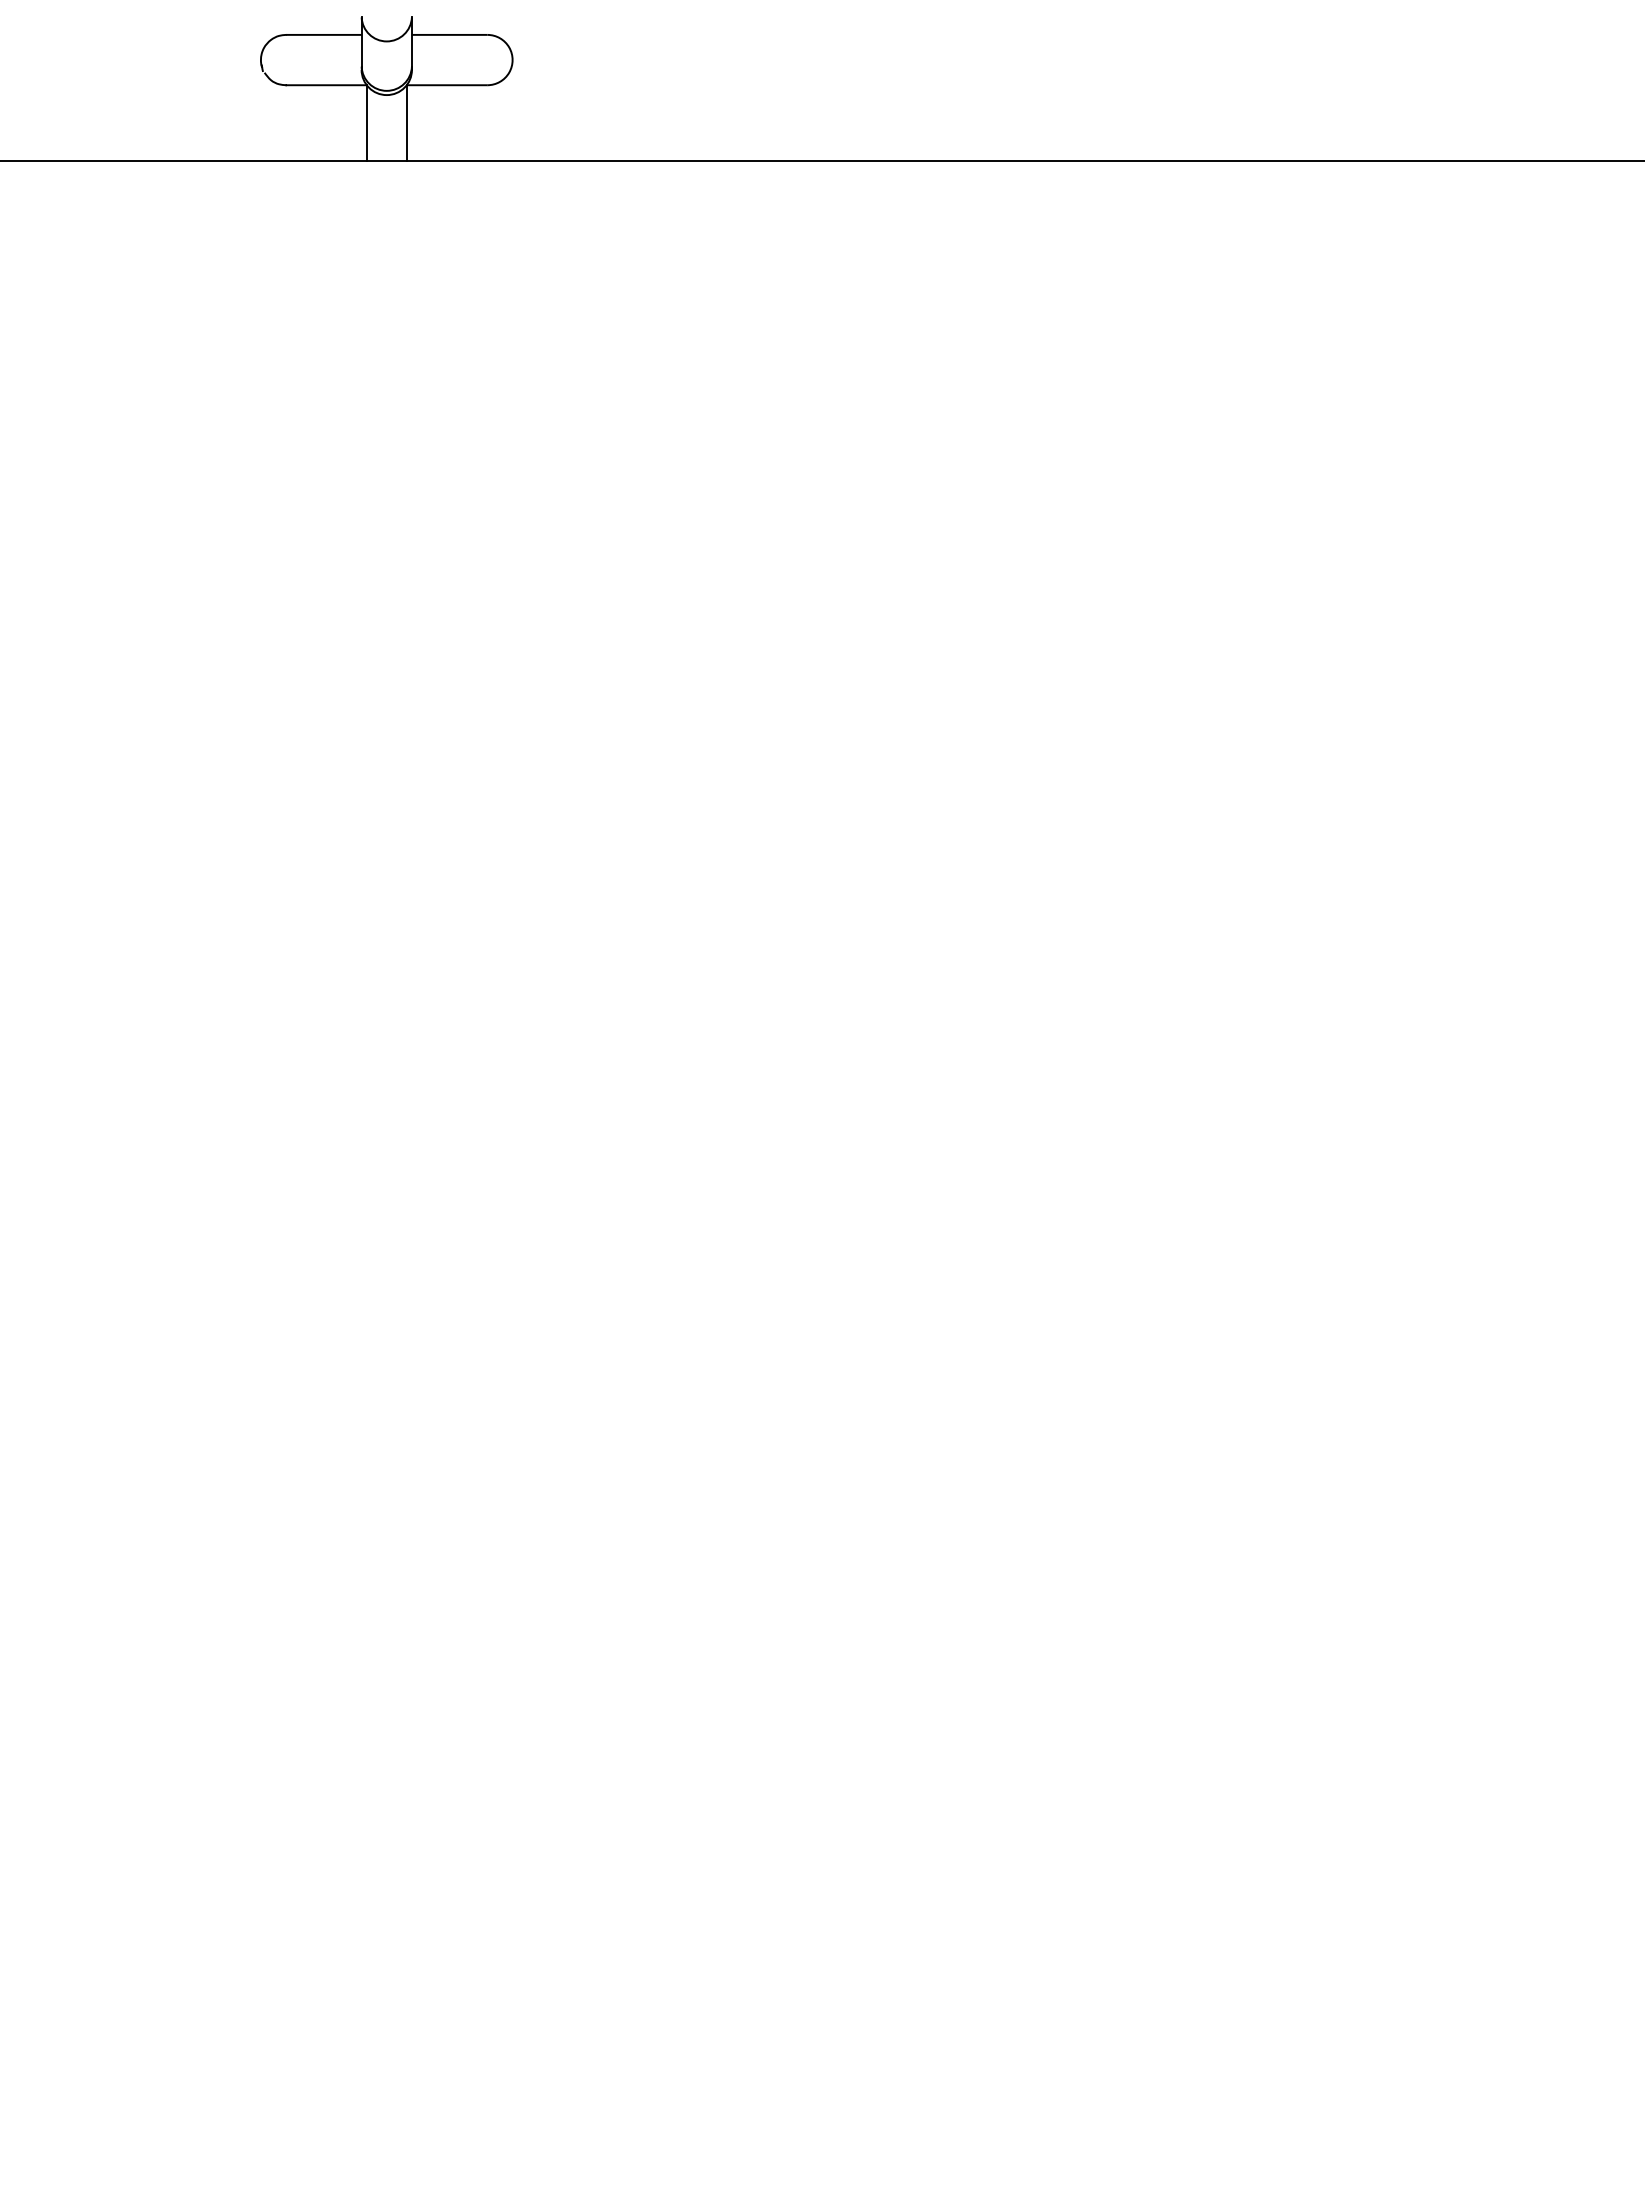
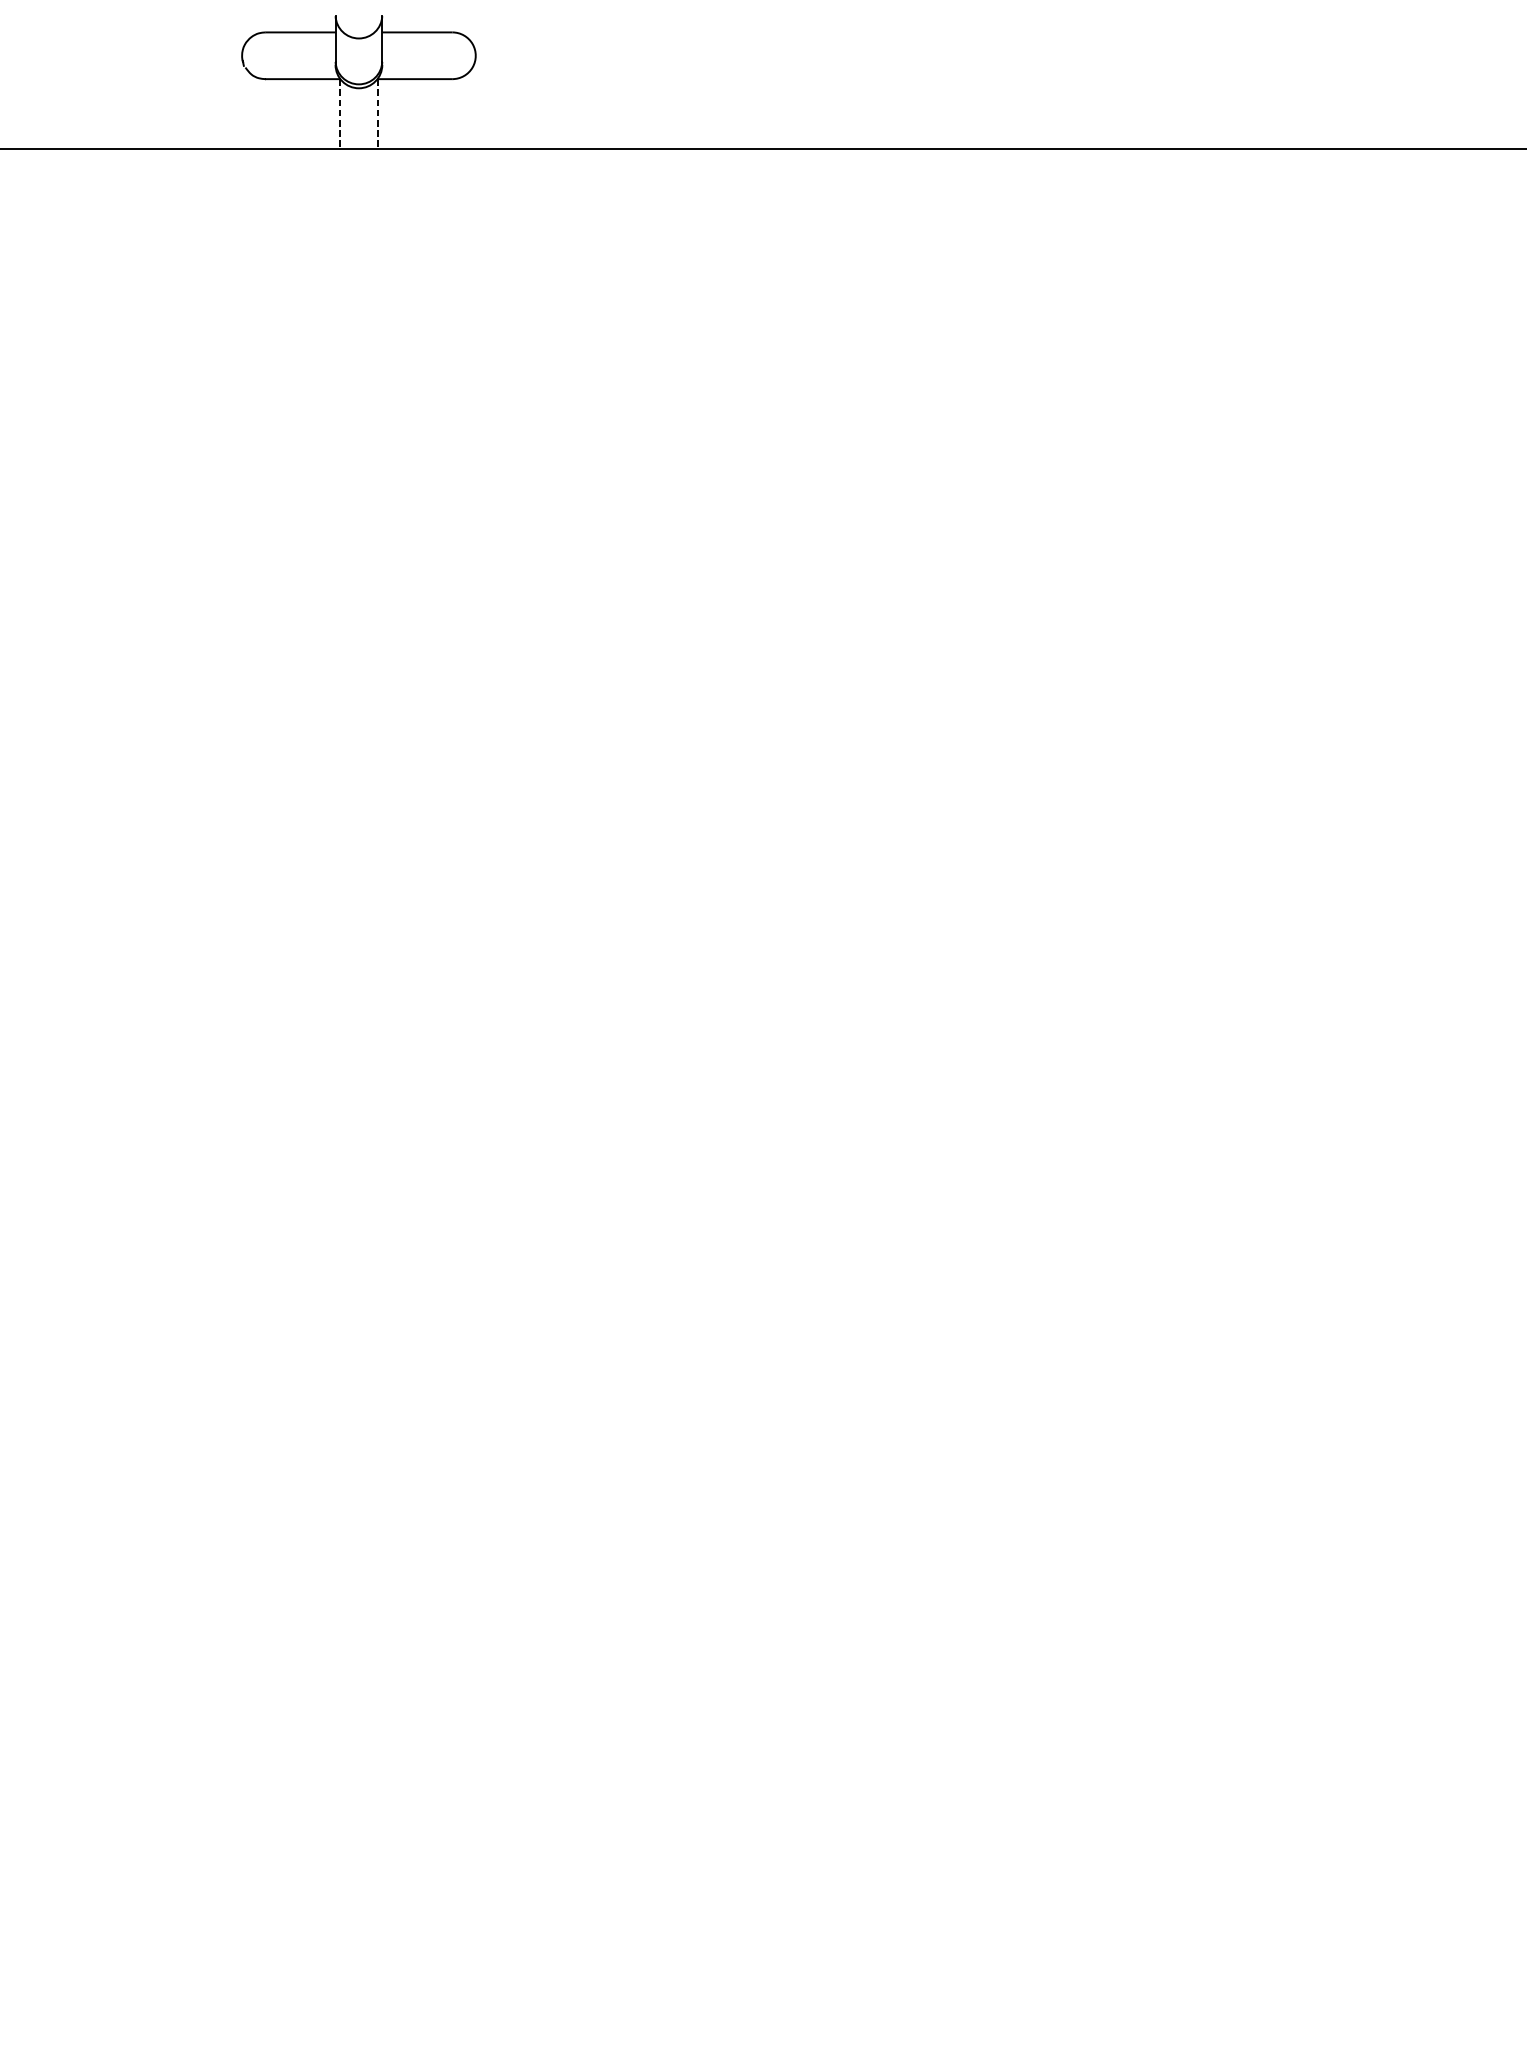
line: (366, 122) -> (340, 113), solid -> dashed
line: (406, 122) -> (377, 113), solid -> dashed

